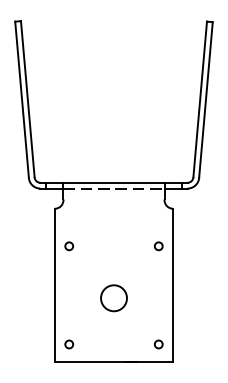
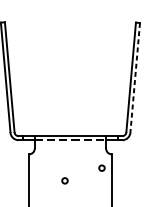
line: (205, 99) -> (134, 77), solid -> dashed
circle: (69, 246) -> (65, 181), moved
circle: (158, 246) -> (101, 168), moved

